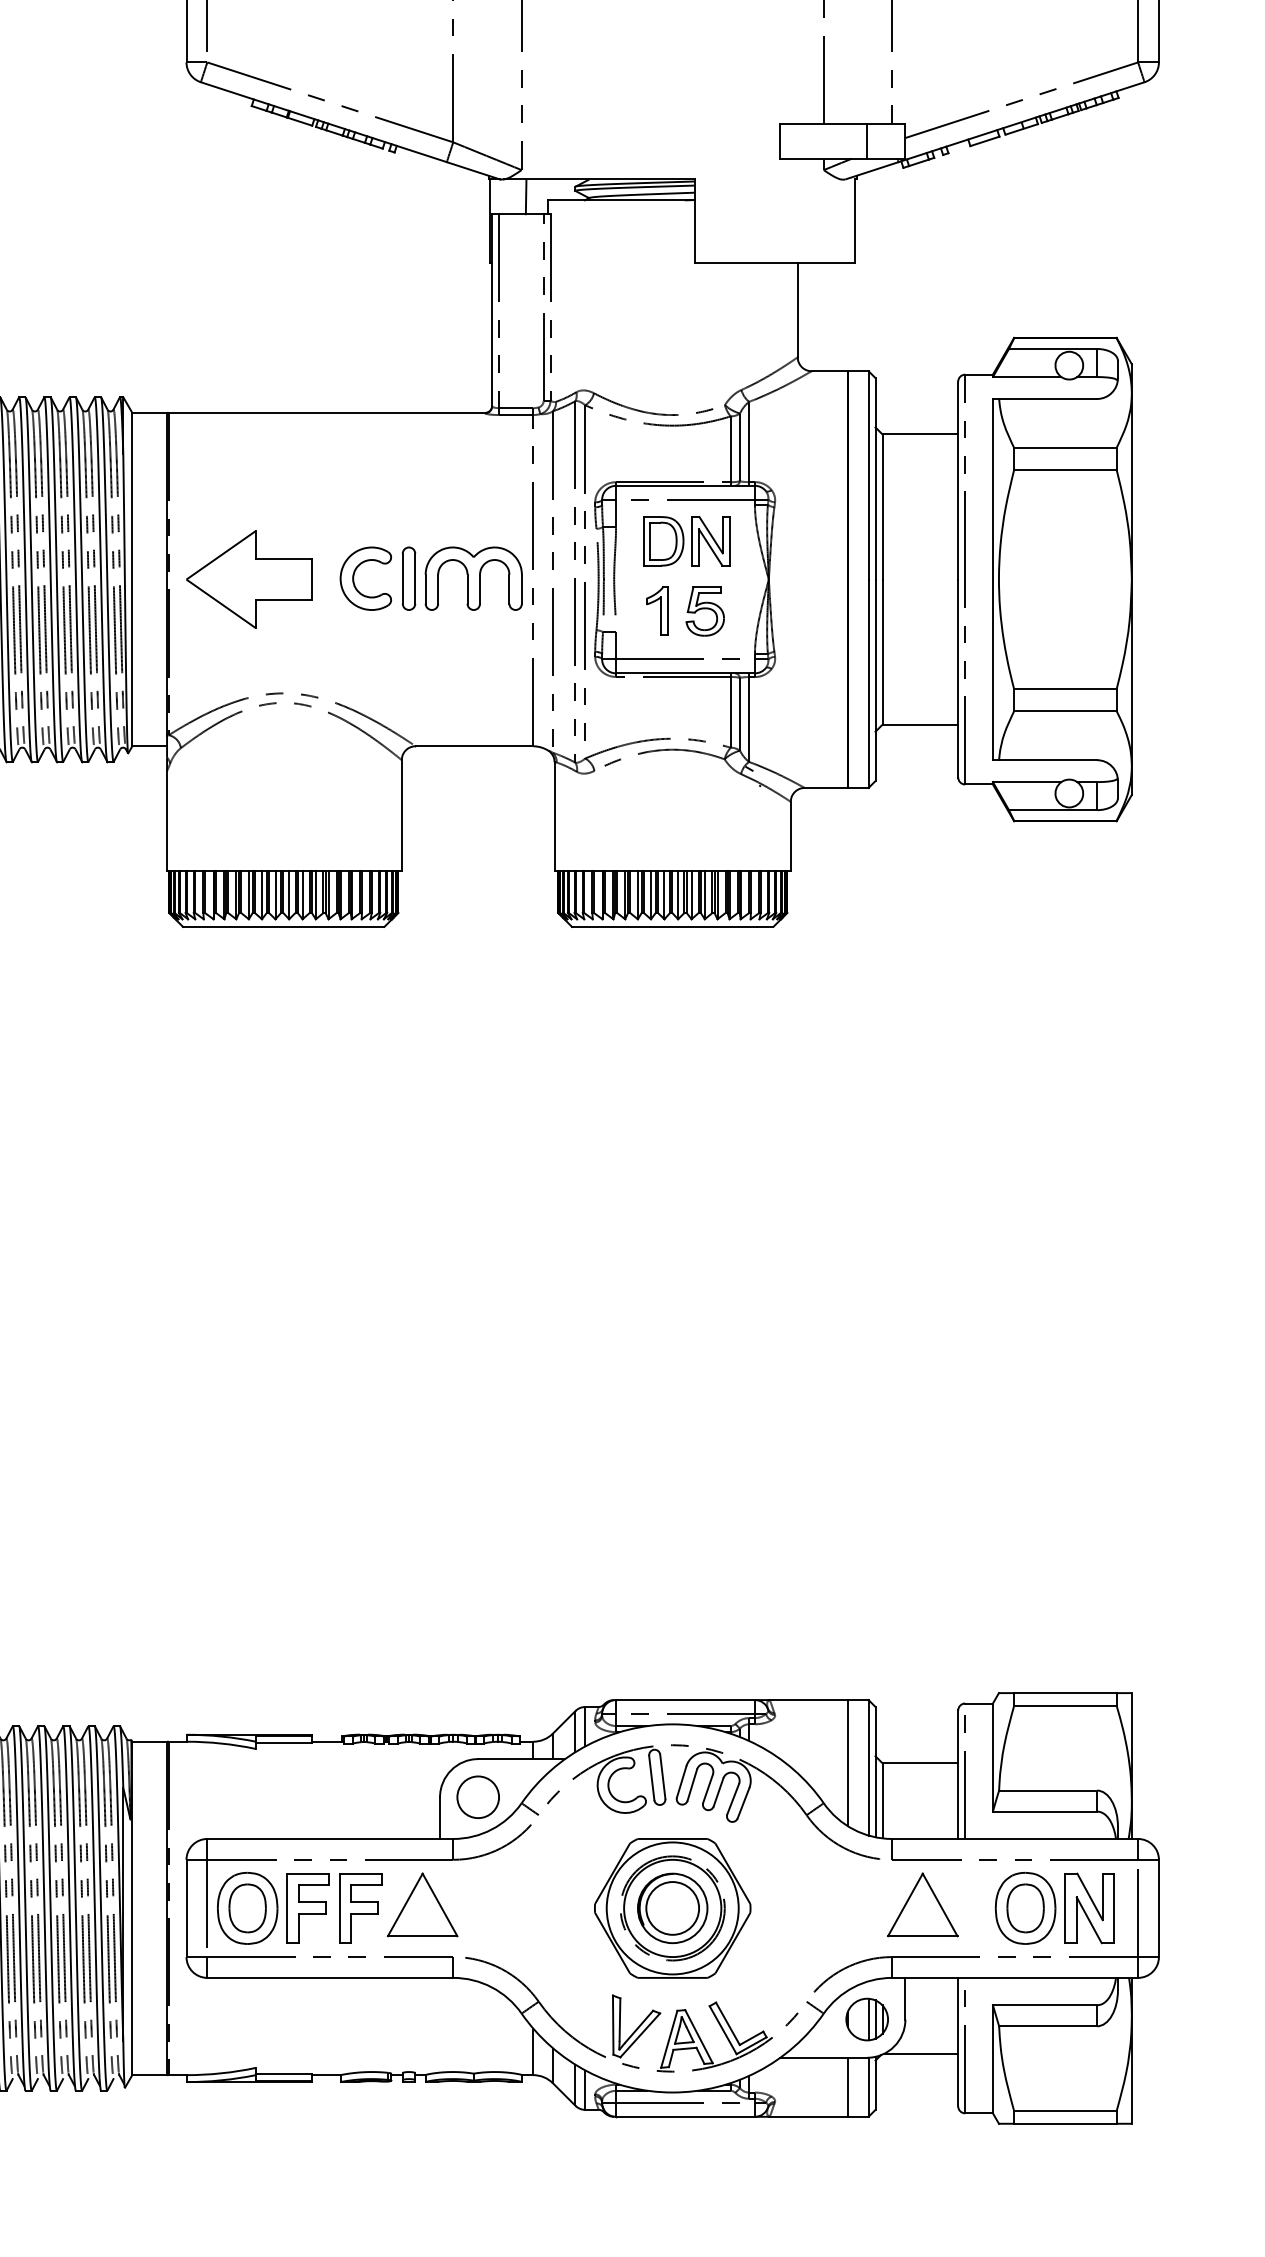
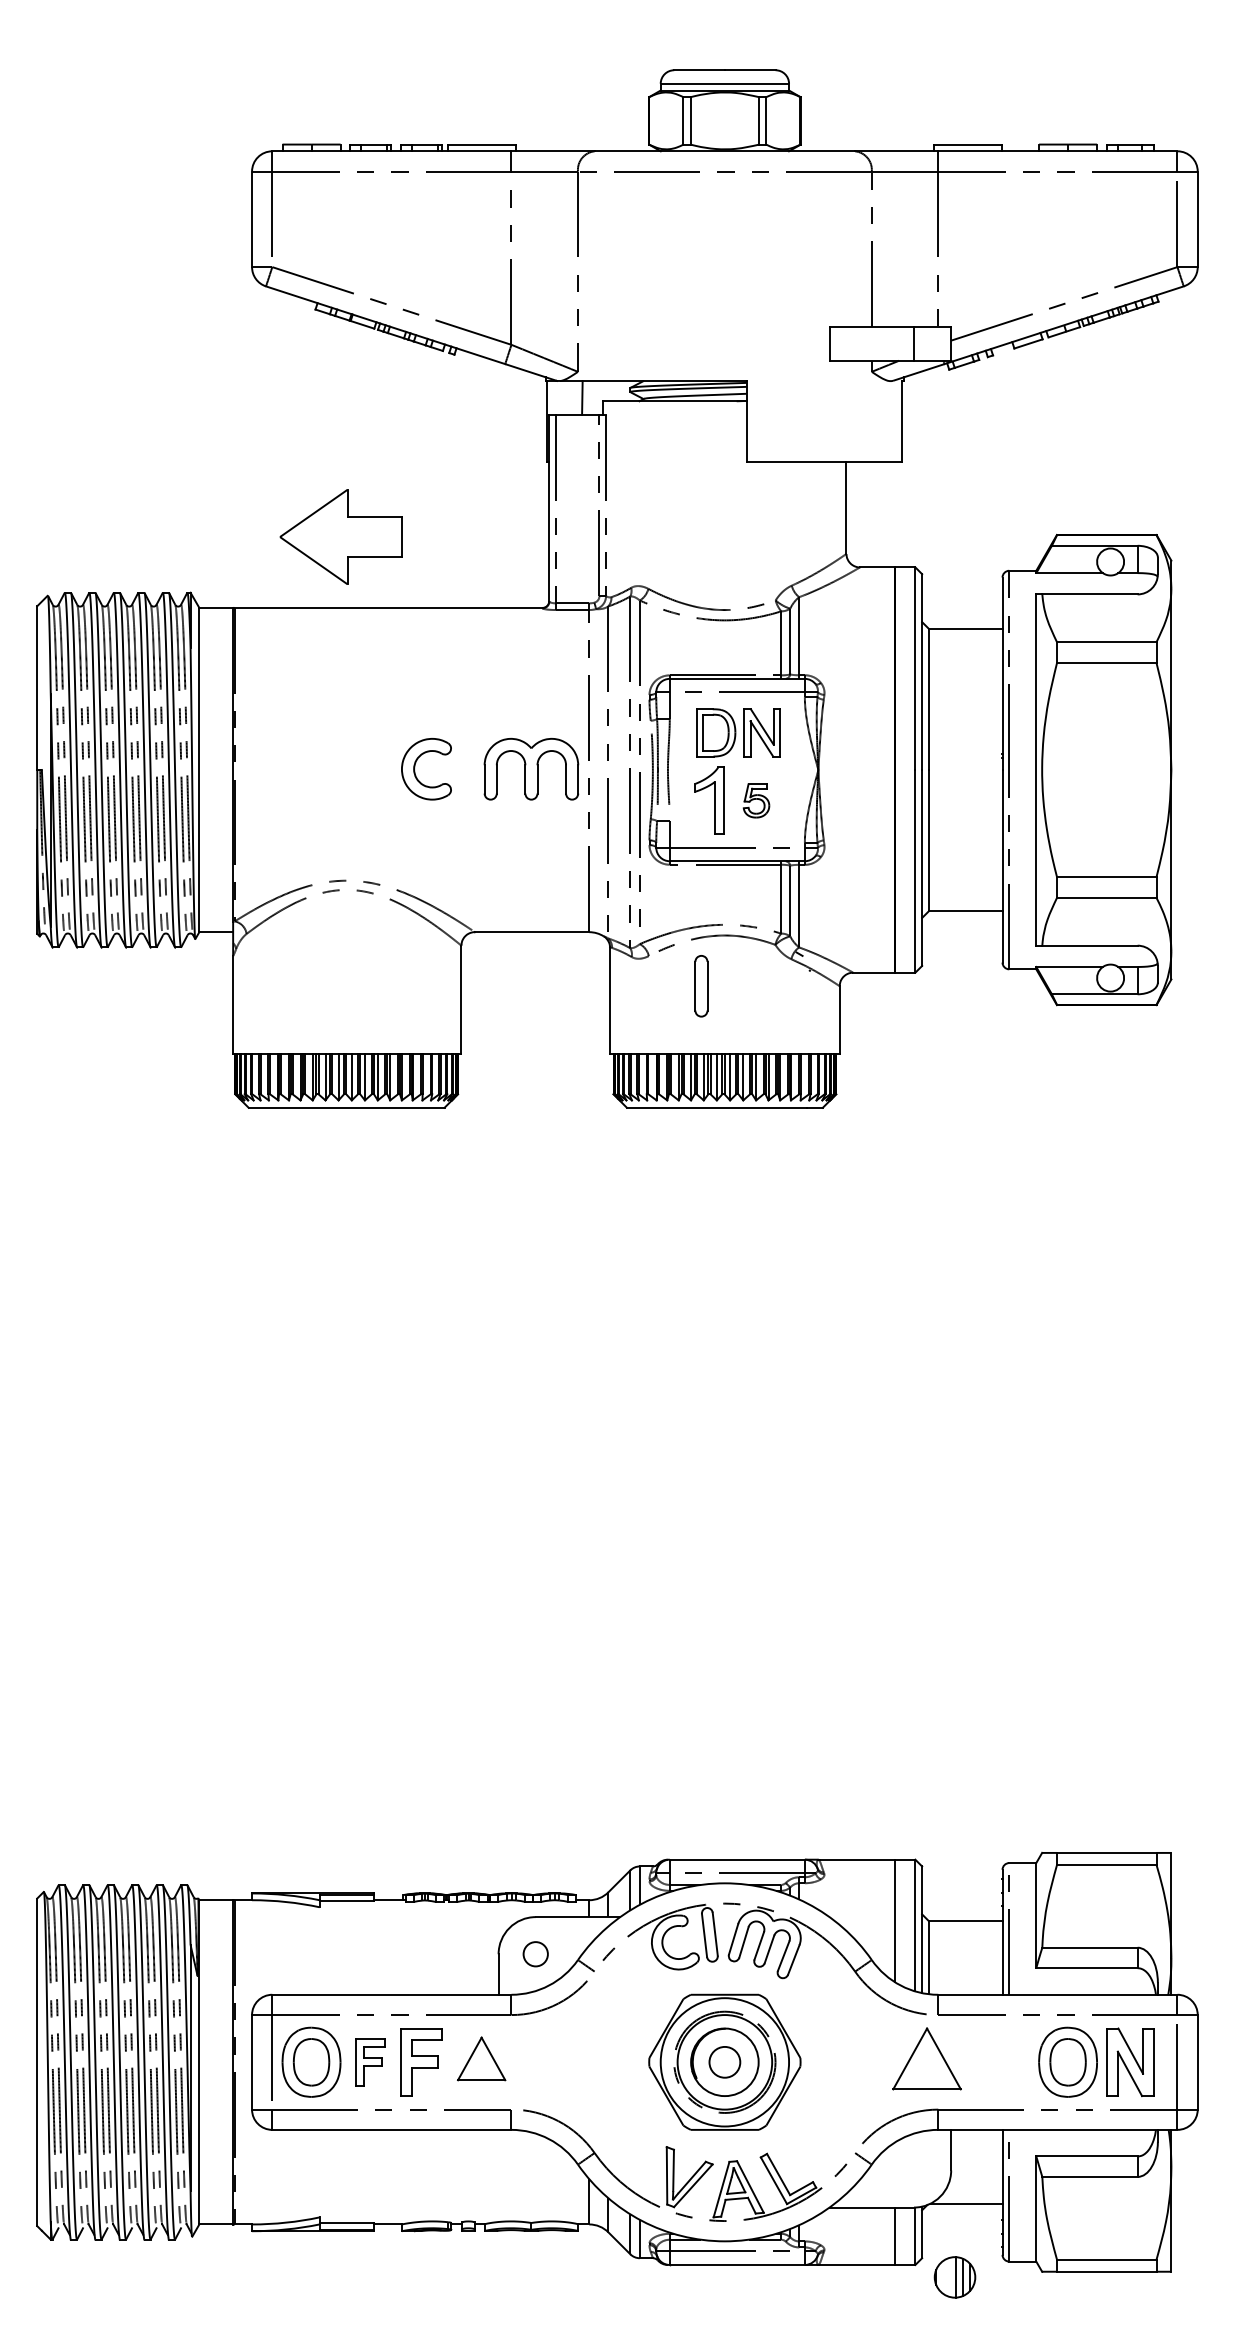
part: (248, 579) -> (340, 536), moved
part: (409, 579) -> (701, 986), moved
part: (656, 610) -> (709, 800), size x1.4
part: (705, 610) -> (756, 800), size x0.7
circle: (477, 1796) -> (535, 1953), size x0.6
part: (422, 1904) -> (481, 2058), size x0.7
part: (922, 1904) -> (926, 2058), moved
part: (308, 1908) -> (370, 2062), size x0.7
circle: (672, 1908) -> (724, 2062), size x0.6
part: (866, 2019) -> (954, 2277), moved

